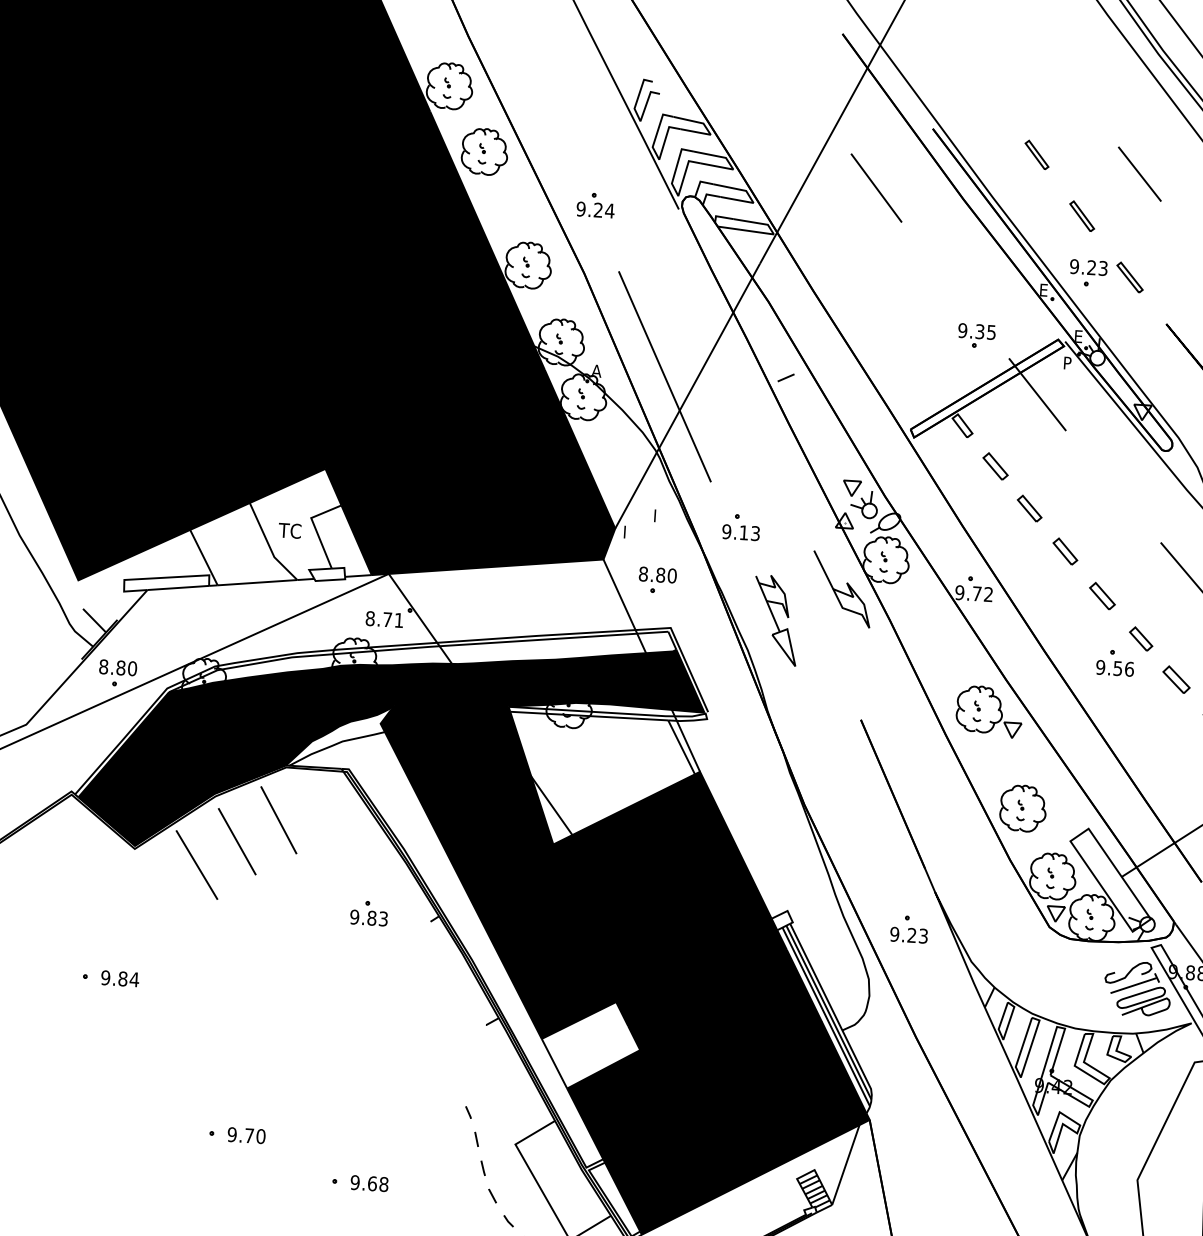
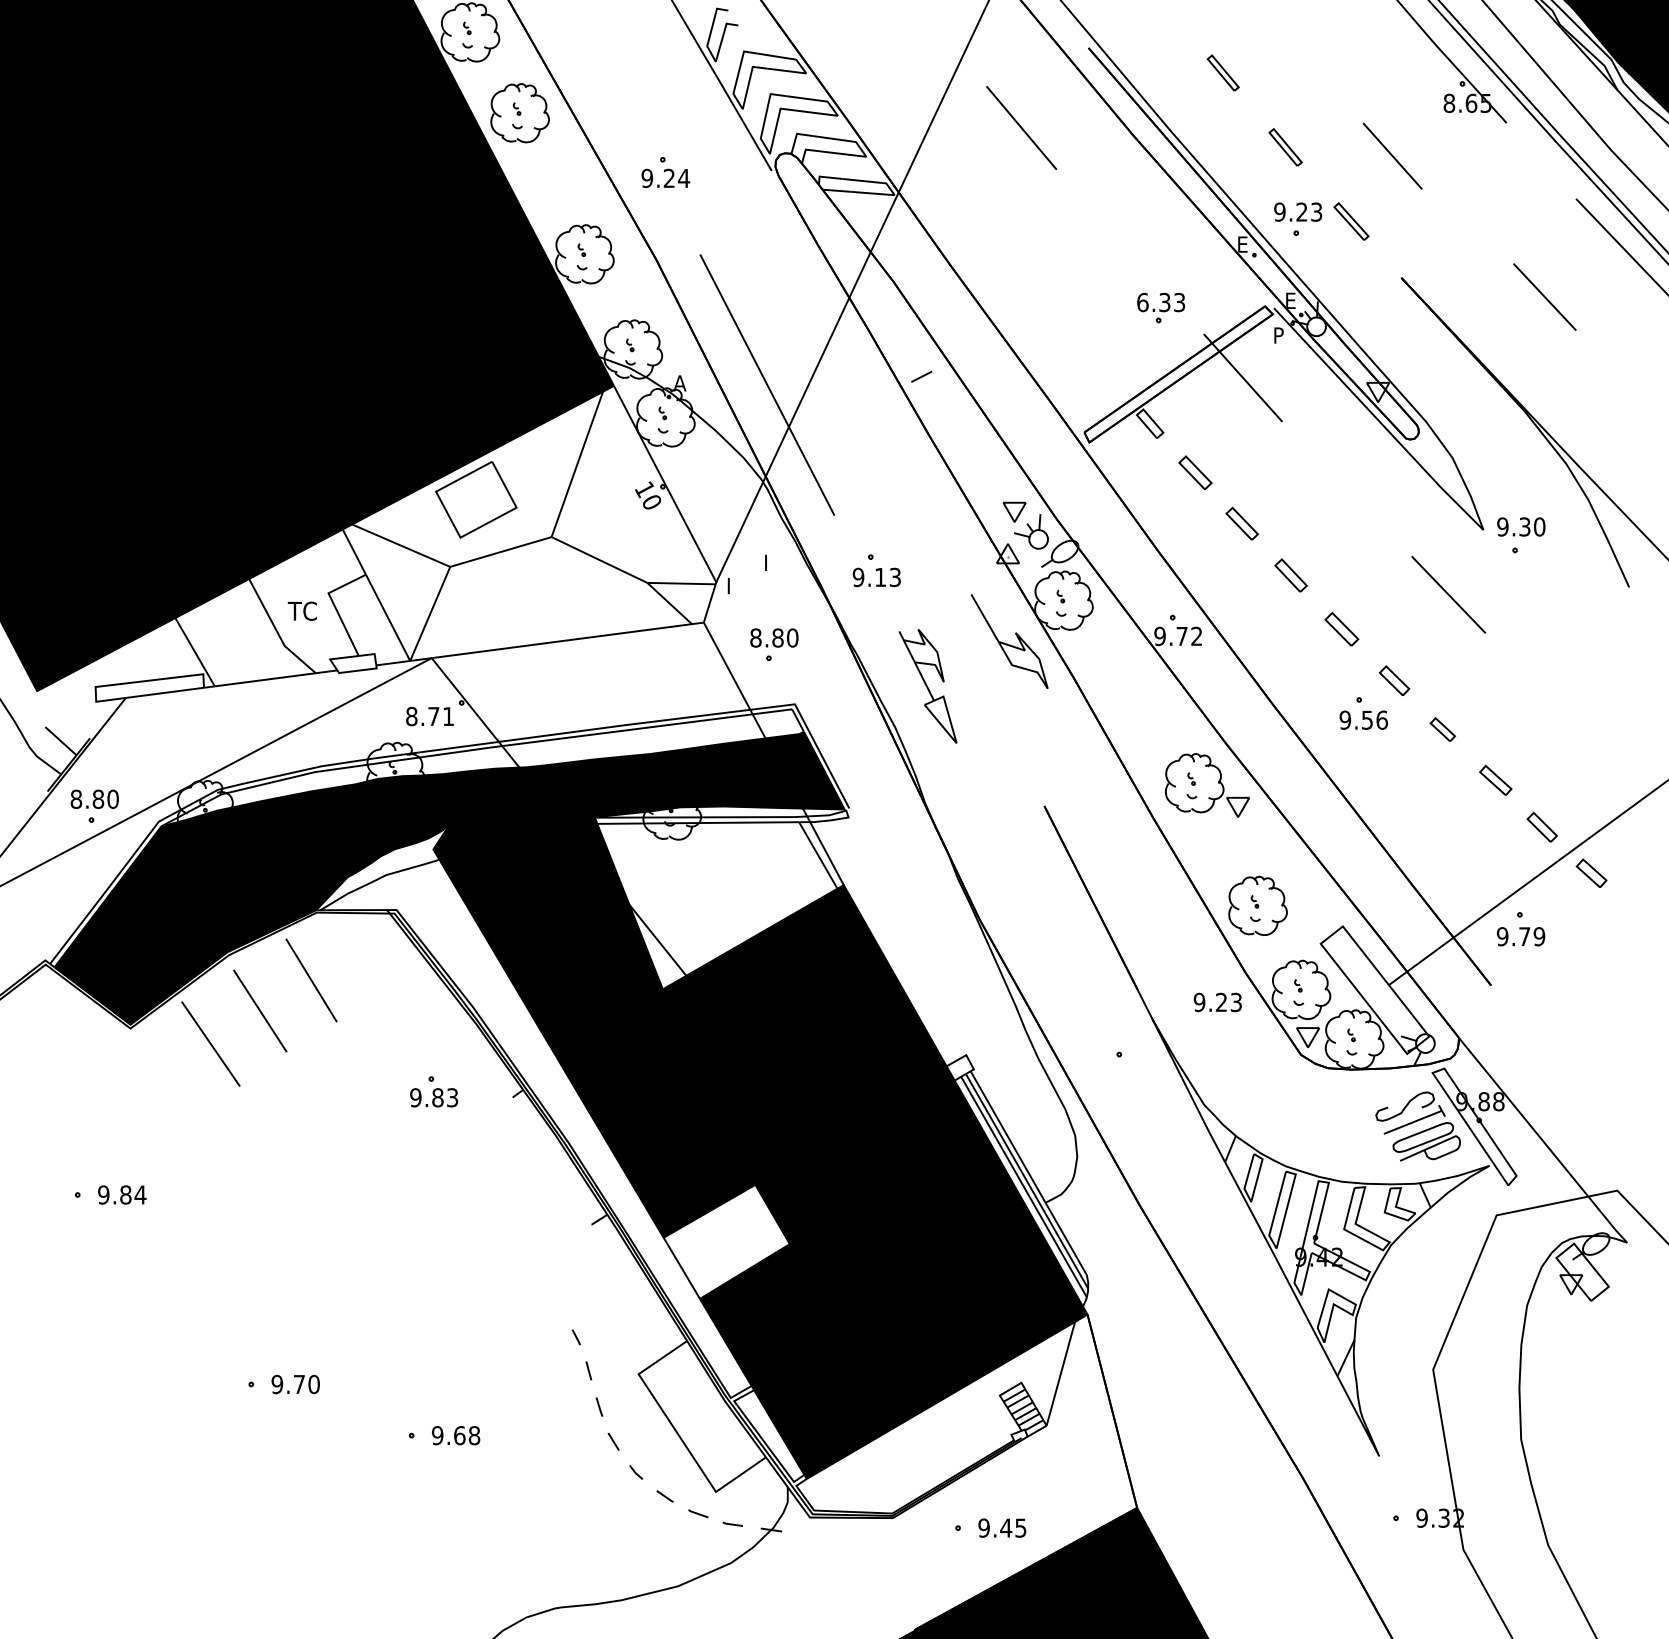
line: (1139, 173) -> (1392, 155), moved
text: (977, 331) -> (1161, 302), 9.35 -> 6.33
fill: (471, 472) -> (529, 522), removed
part: (1176, 679) -> (1442, 729), size x0.7
text: (908, 935) -> (1217, 1002), moved

